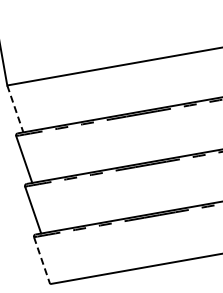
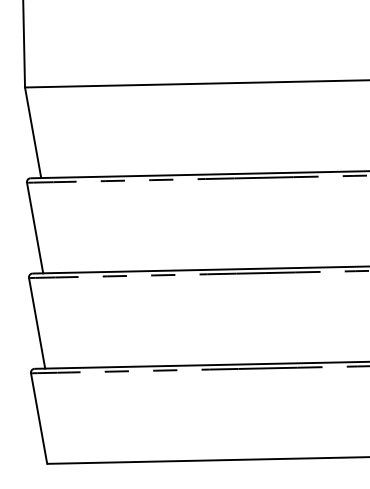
line: (15, 108) -> (33, 132), dashed -> solid
line: (42, 260) -> (39, 418), dashed -> solid

